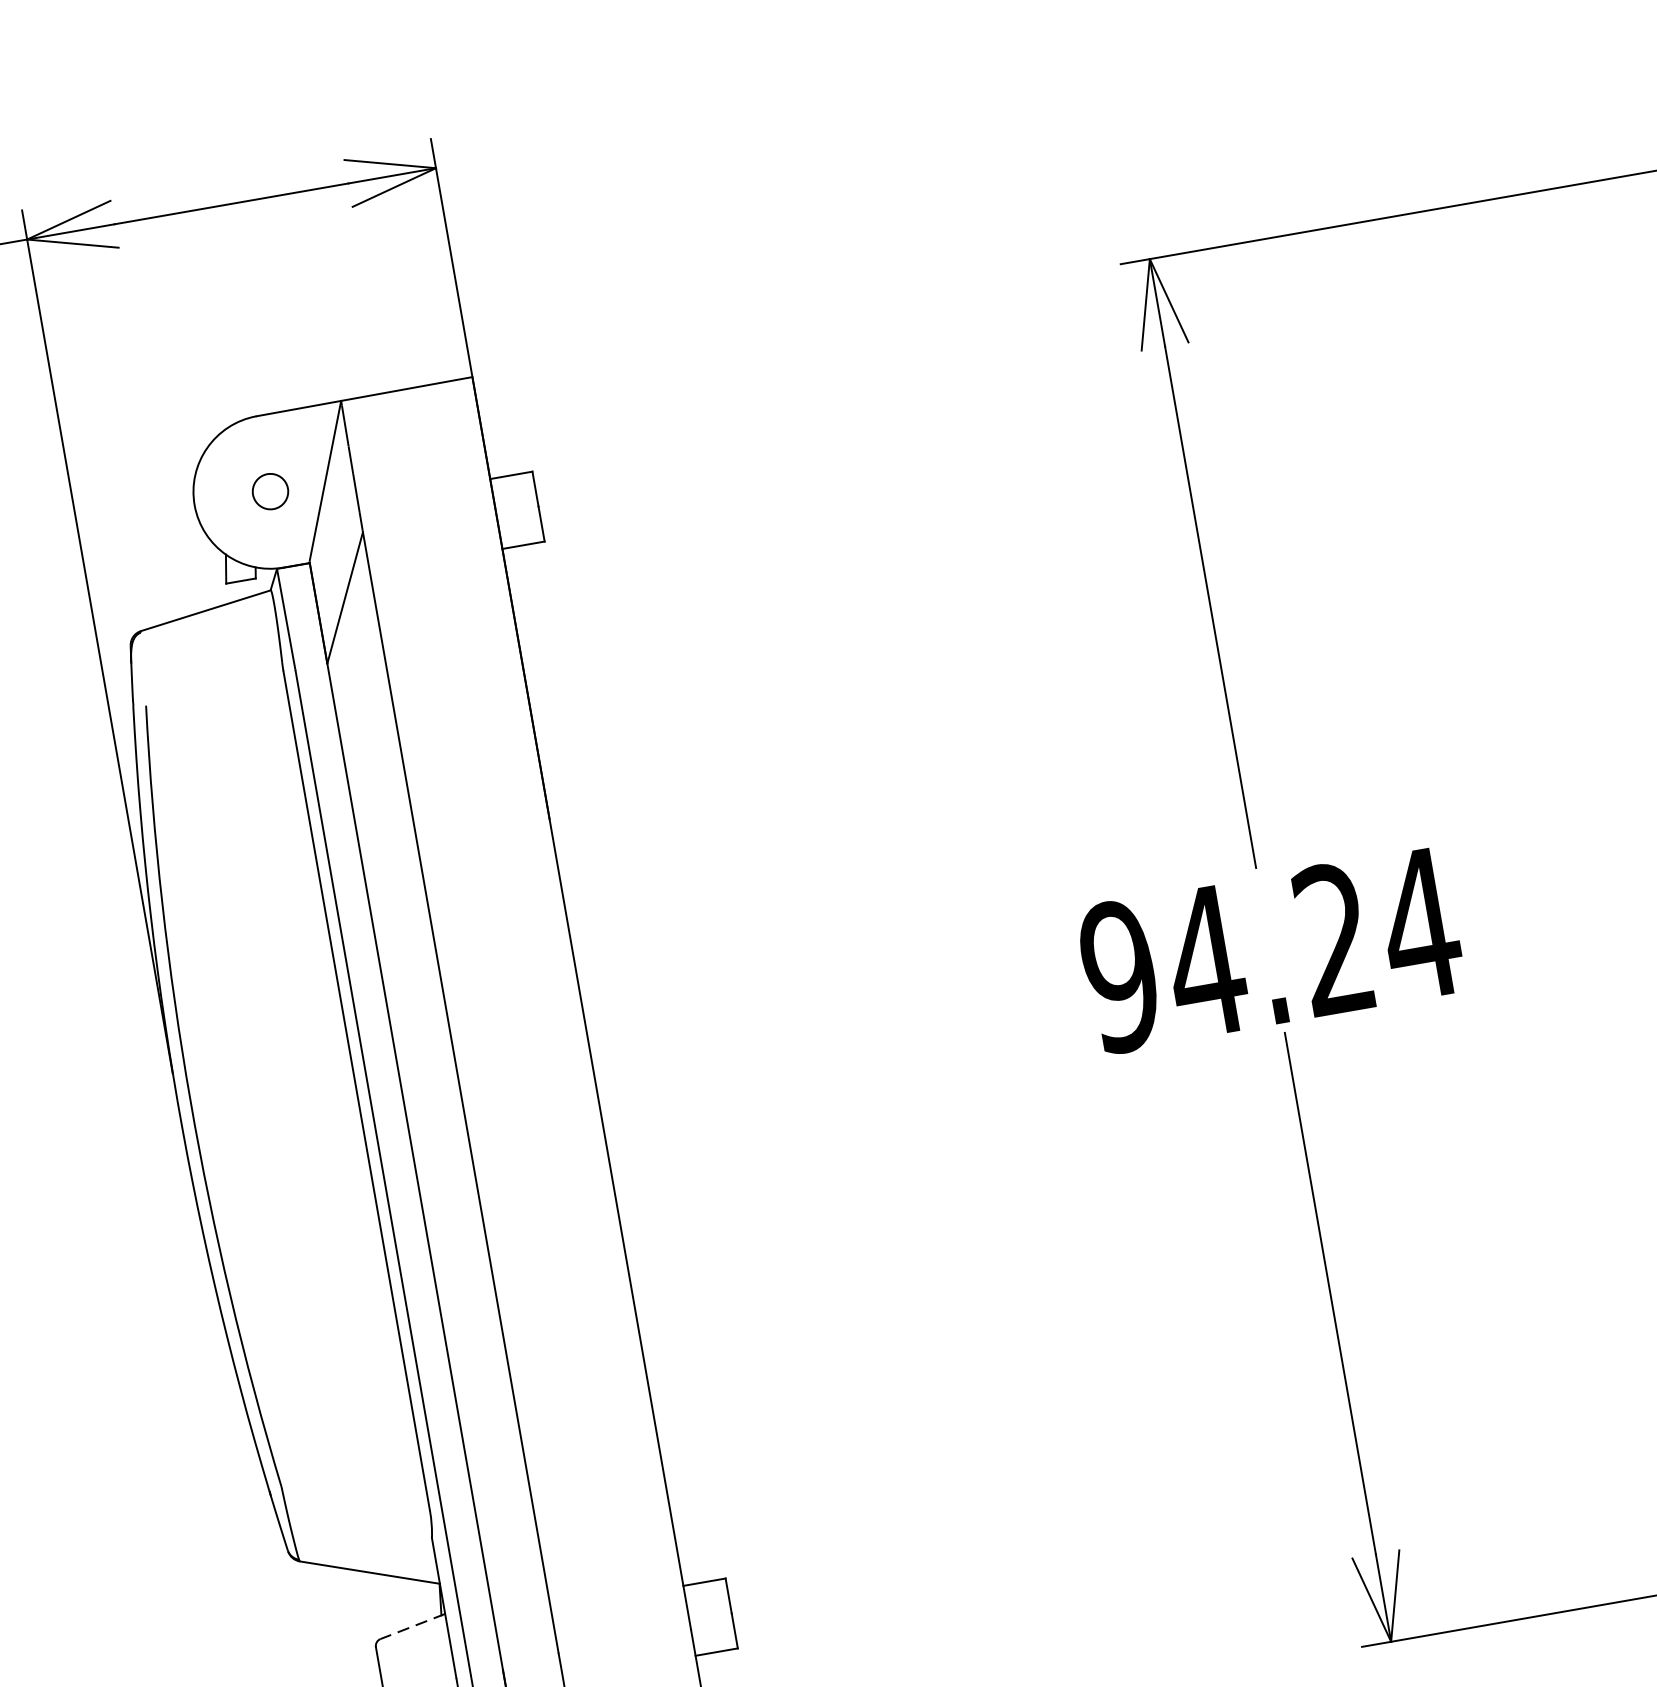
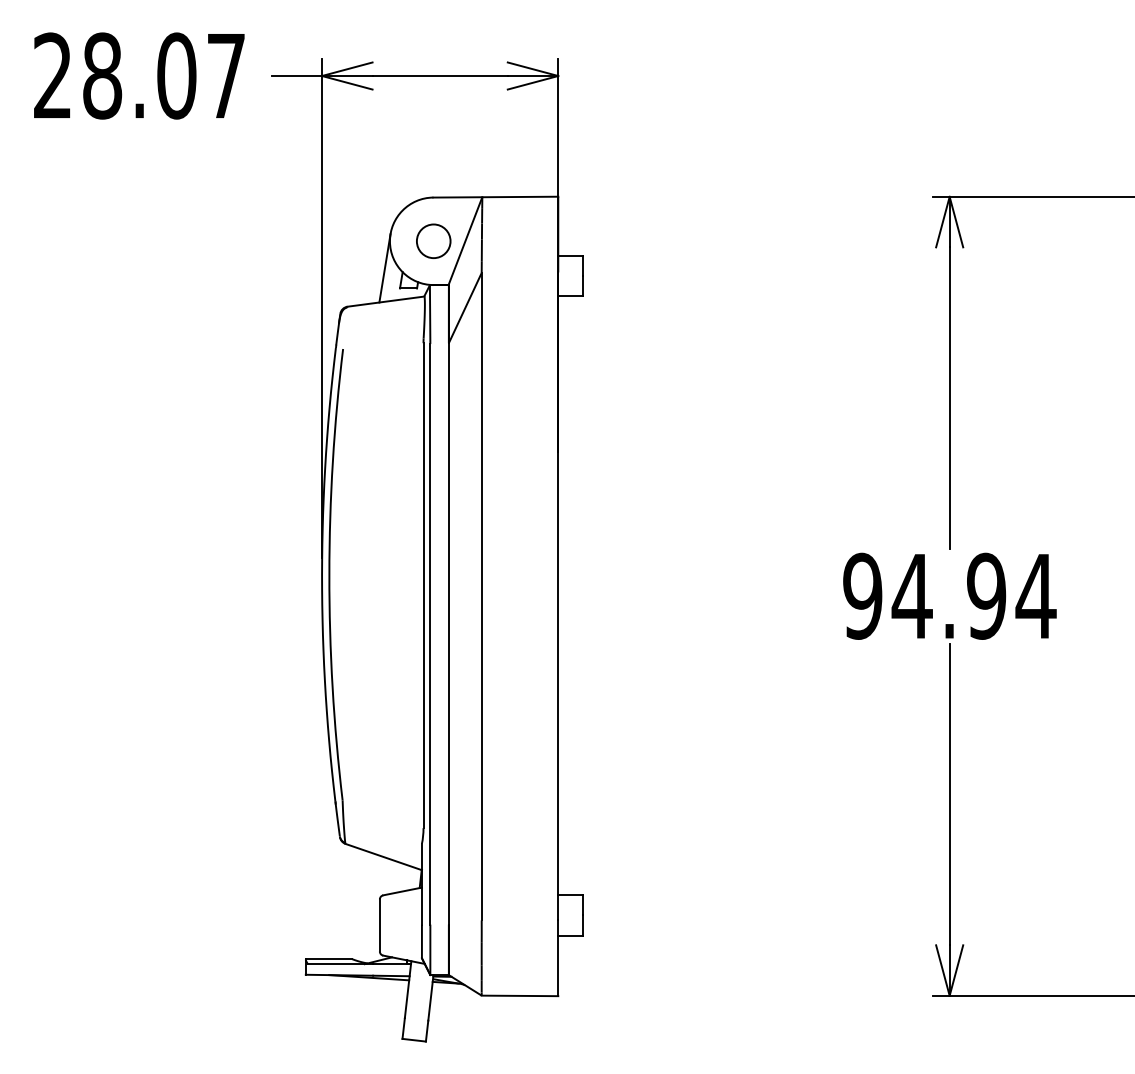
circle: (269, 490) -> (433, 240), size x1.67
line: (193, 553) -> (384, 268), added
text: (1333, 937) -> (986, 595), 94.24 -> 94.94
line: (412, 1626) -> (402, 891), dashed -> solid

